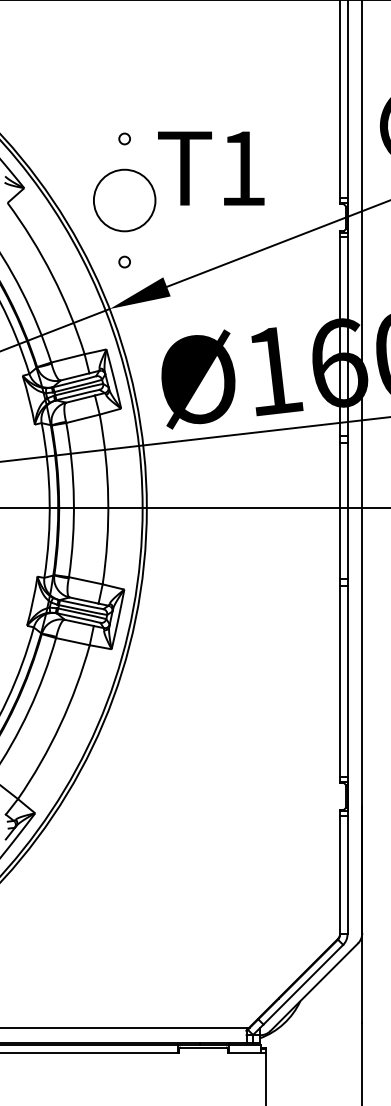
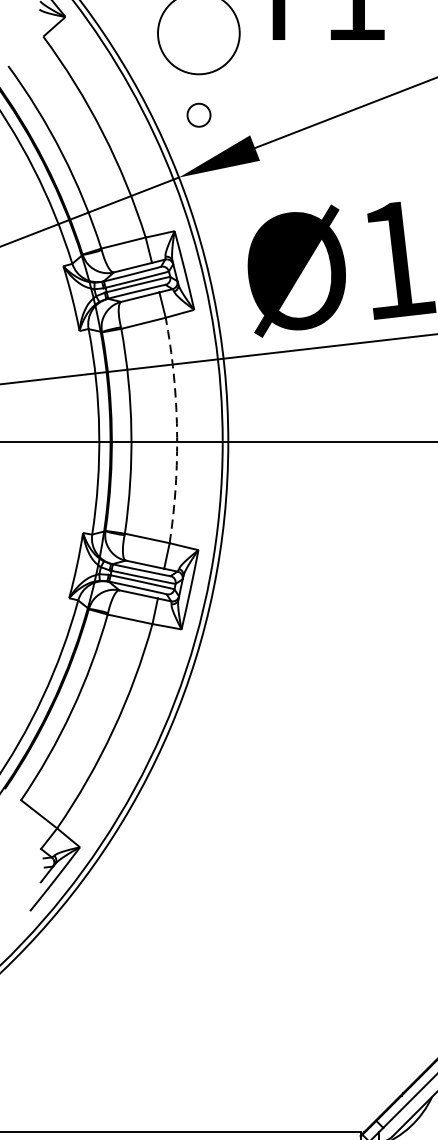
circle: (124, 261) -> (198, 114), size x1.6
arc: (108, 499) -> (177, 430), solid -> dashed

